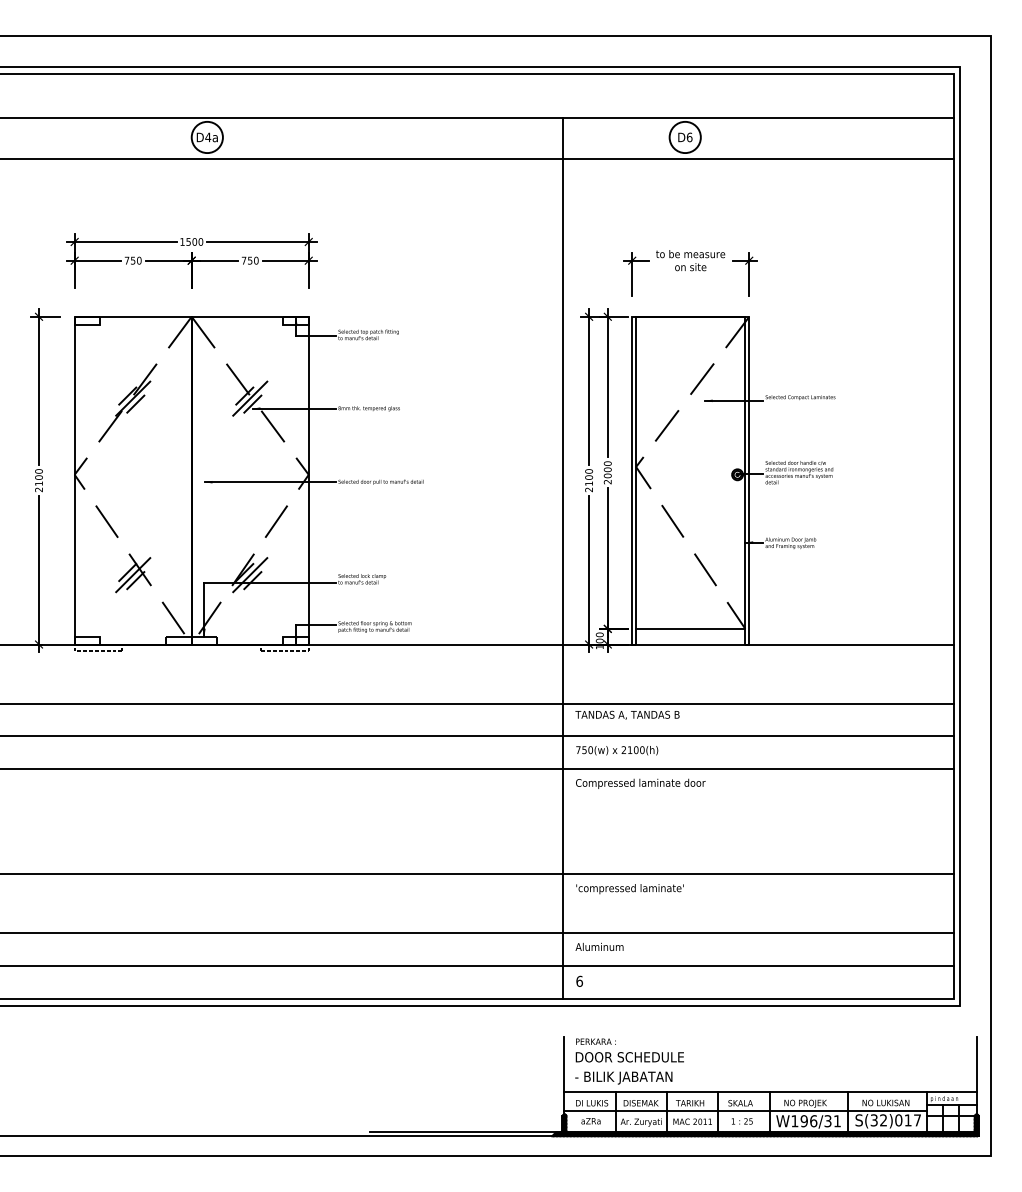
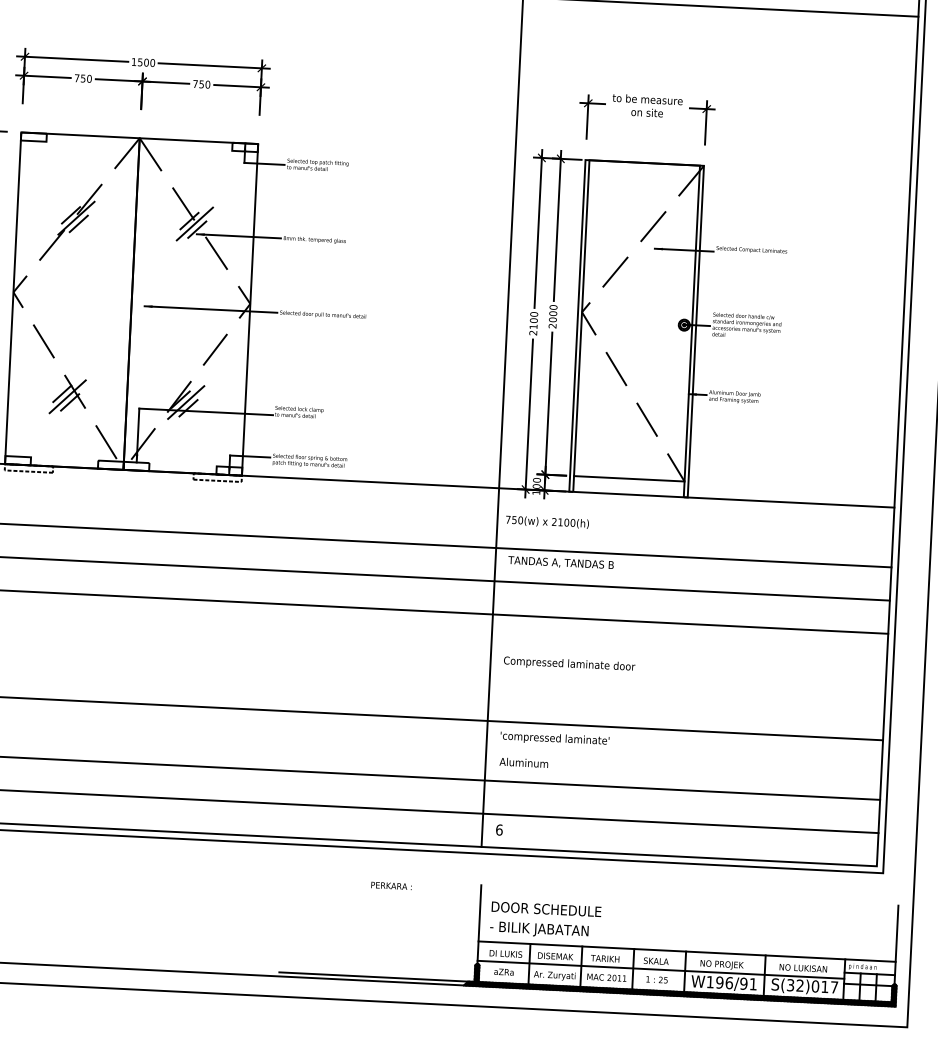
text: (617, 750) -> (547, 522), moved
text: (640, 783) -> (569, 664), moved
text: (599, 946) -> (523, 762), moved
text: (595, 1041) -> (391, 885), moved
text: (827, 1121) -> (743, 984), W196/31 -> W196/91

